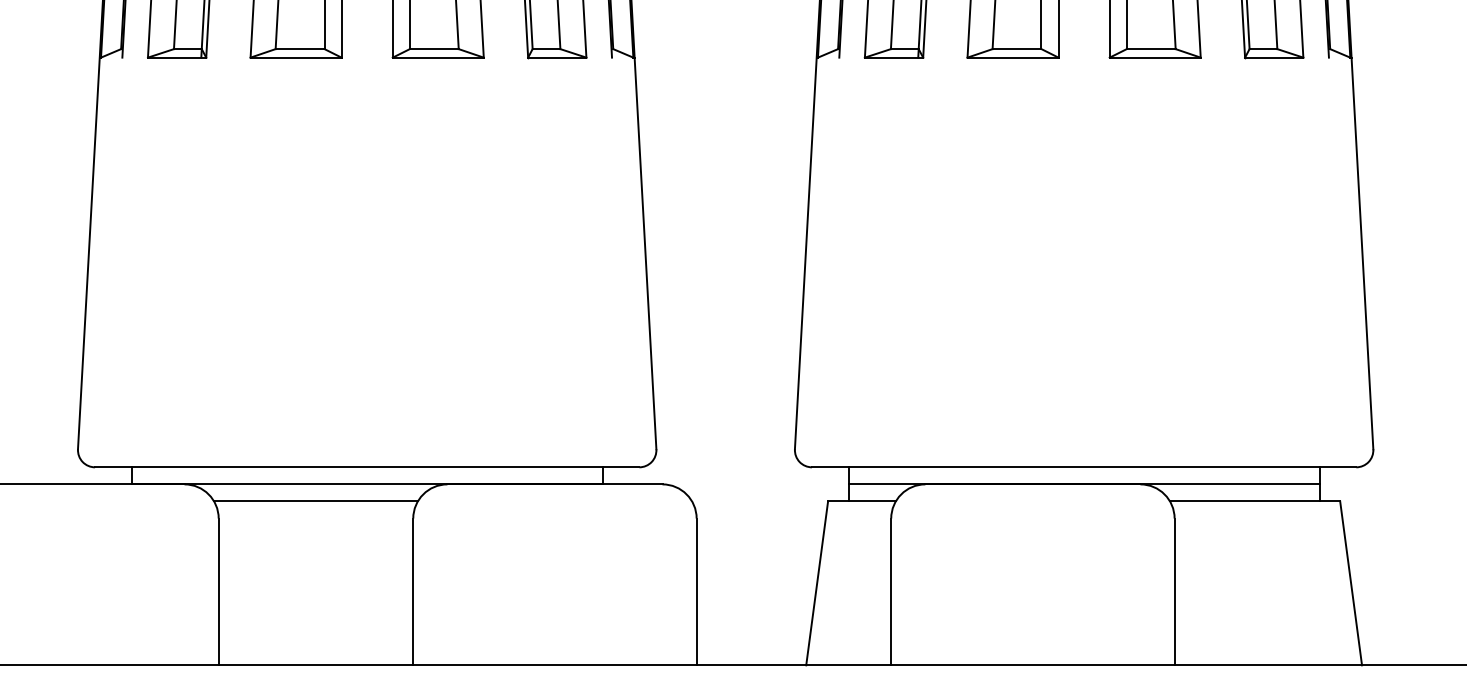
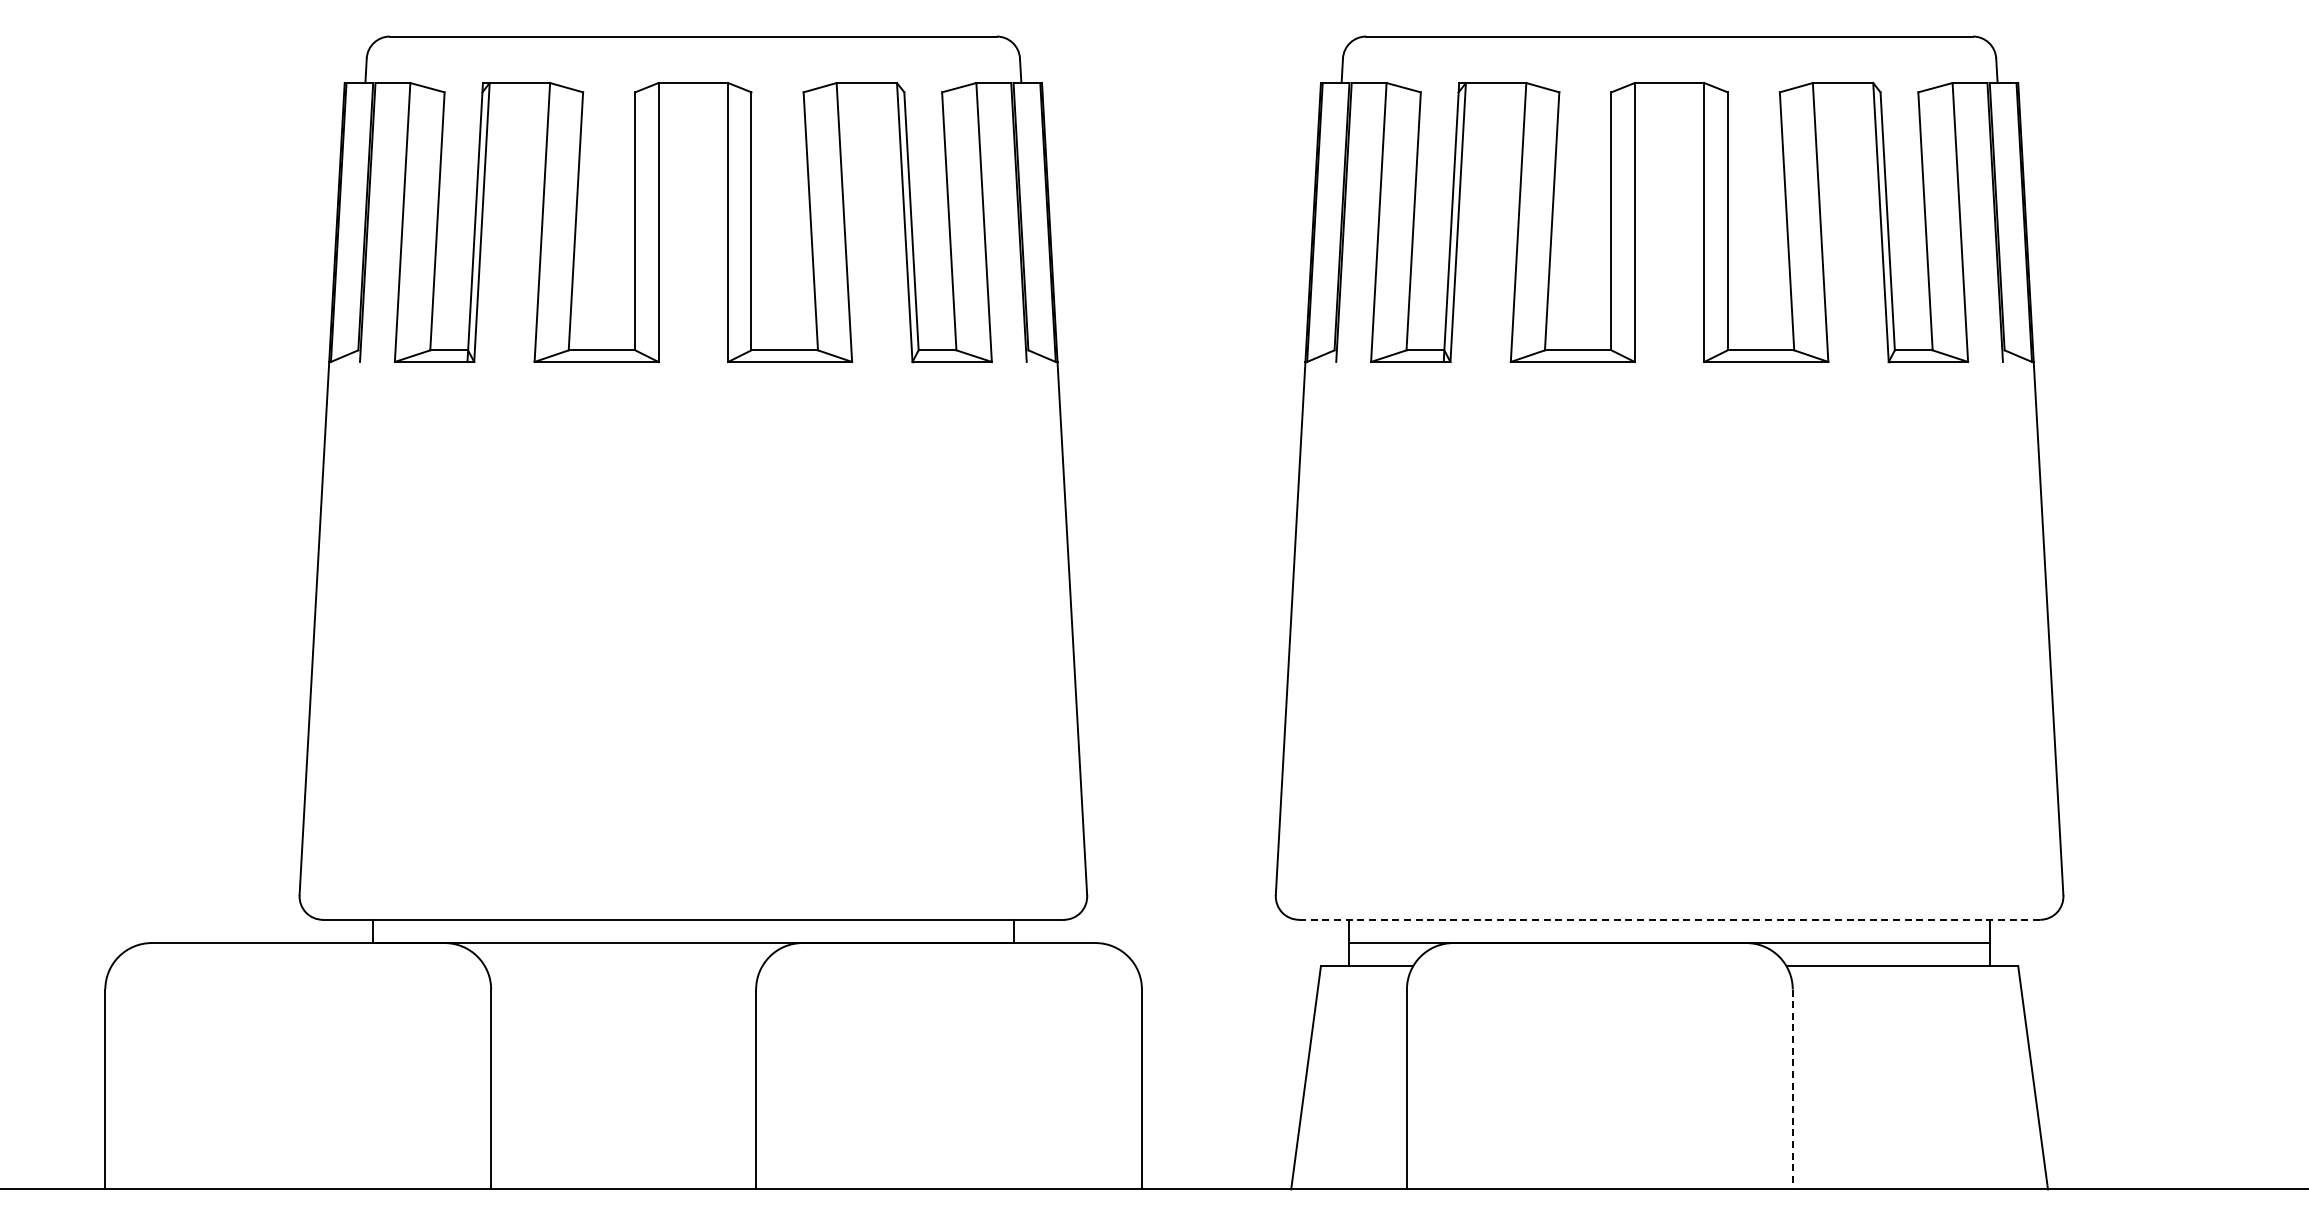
line: (1084, 467) -> (1669, 919), solid -> dashed
line: (315, 501) -> (623, 966), removed
line: (1174, 591) -> (1792, 1089), solid -> dashed

